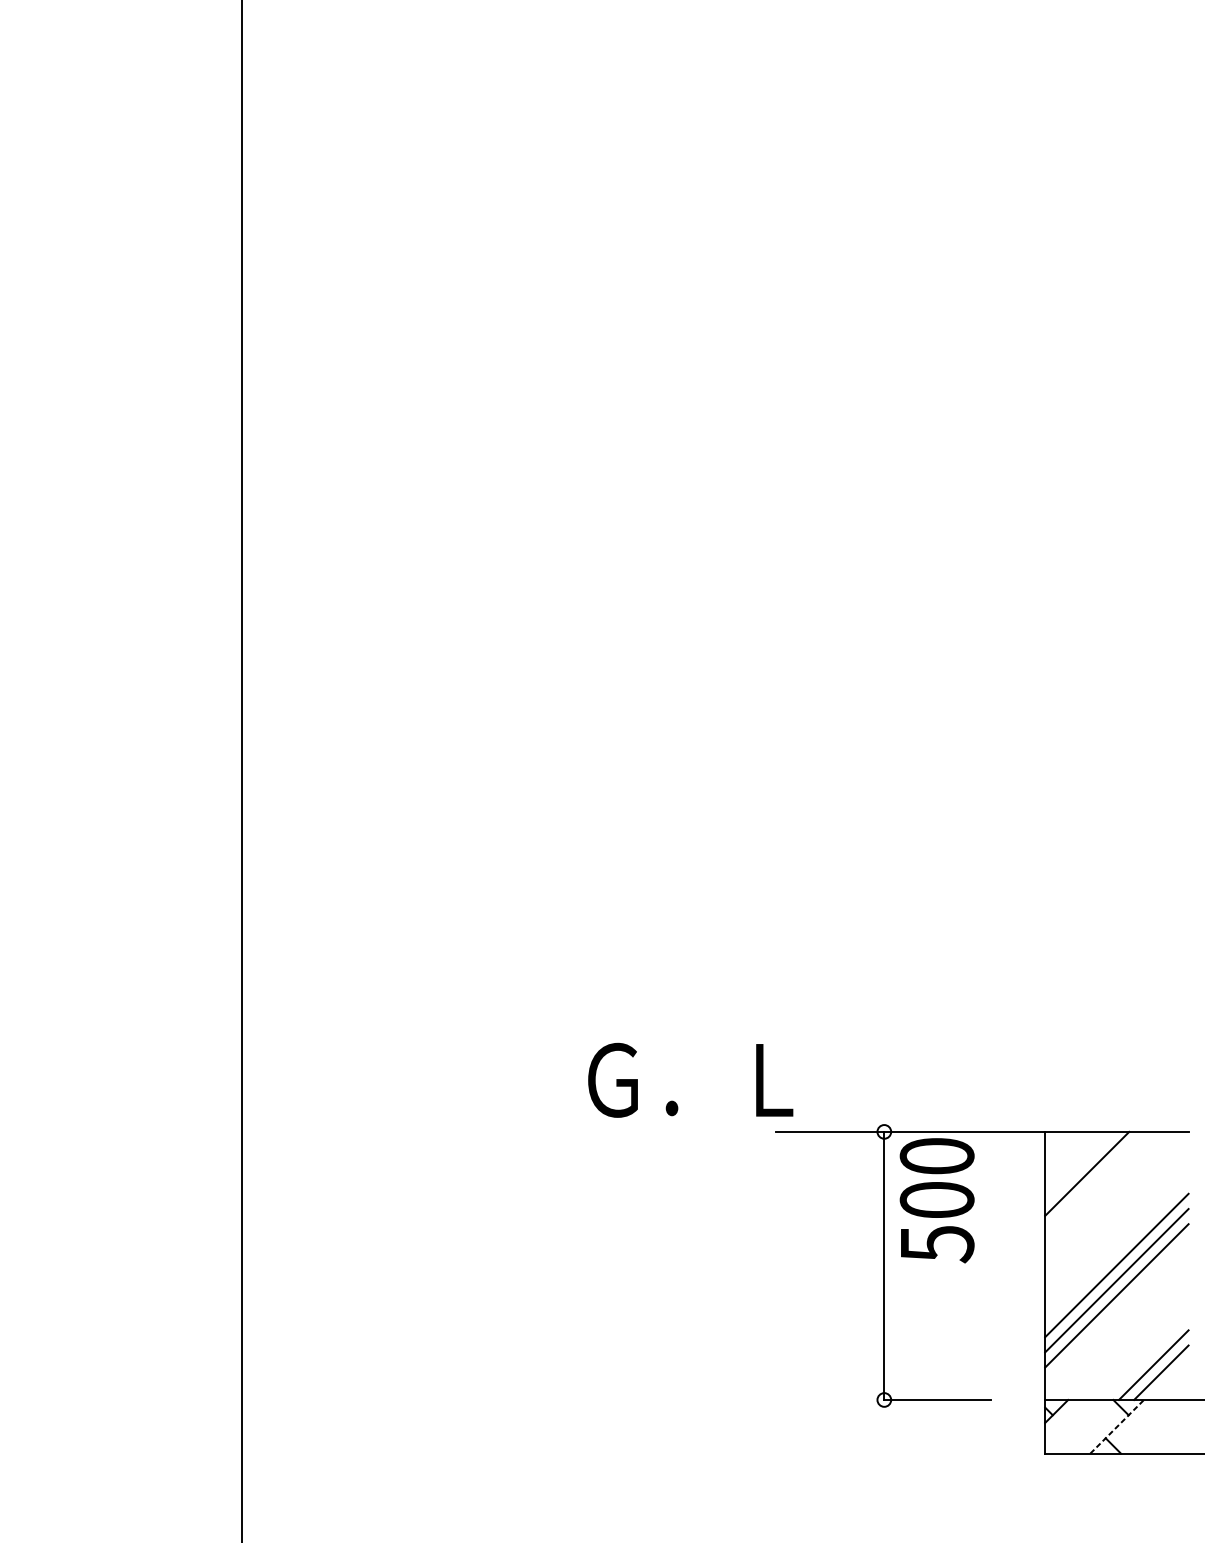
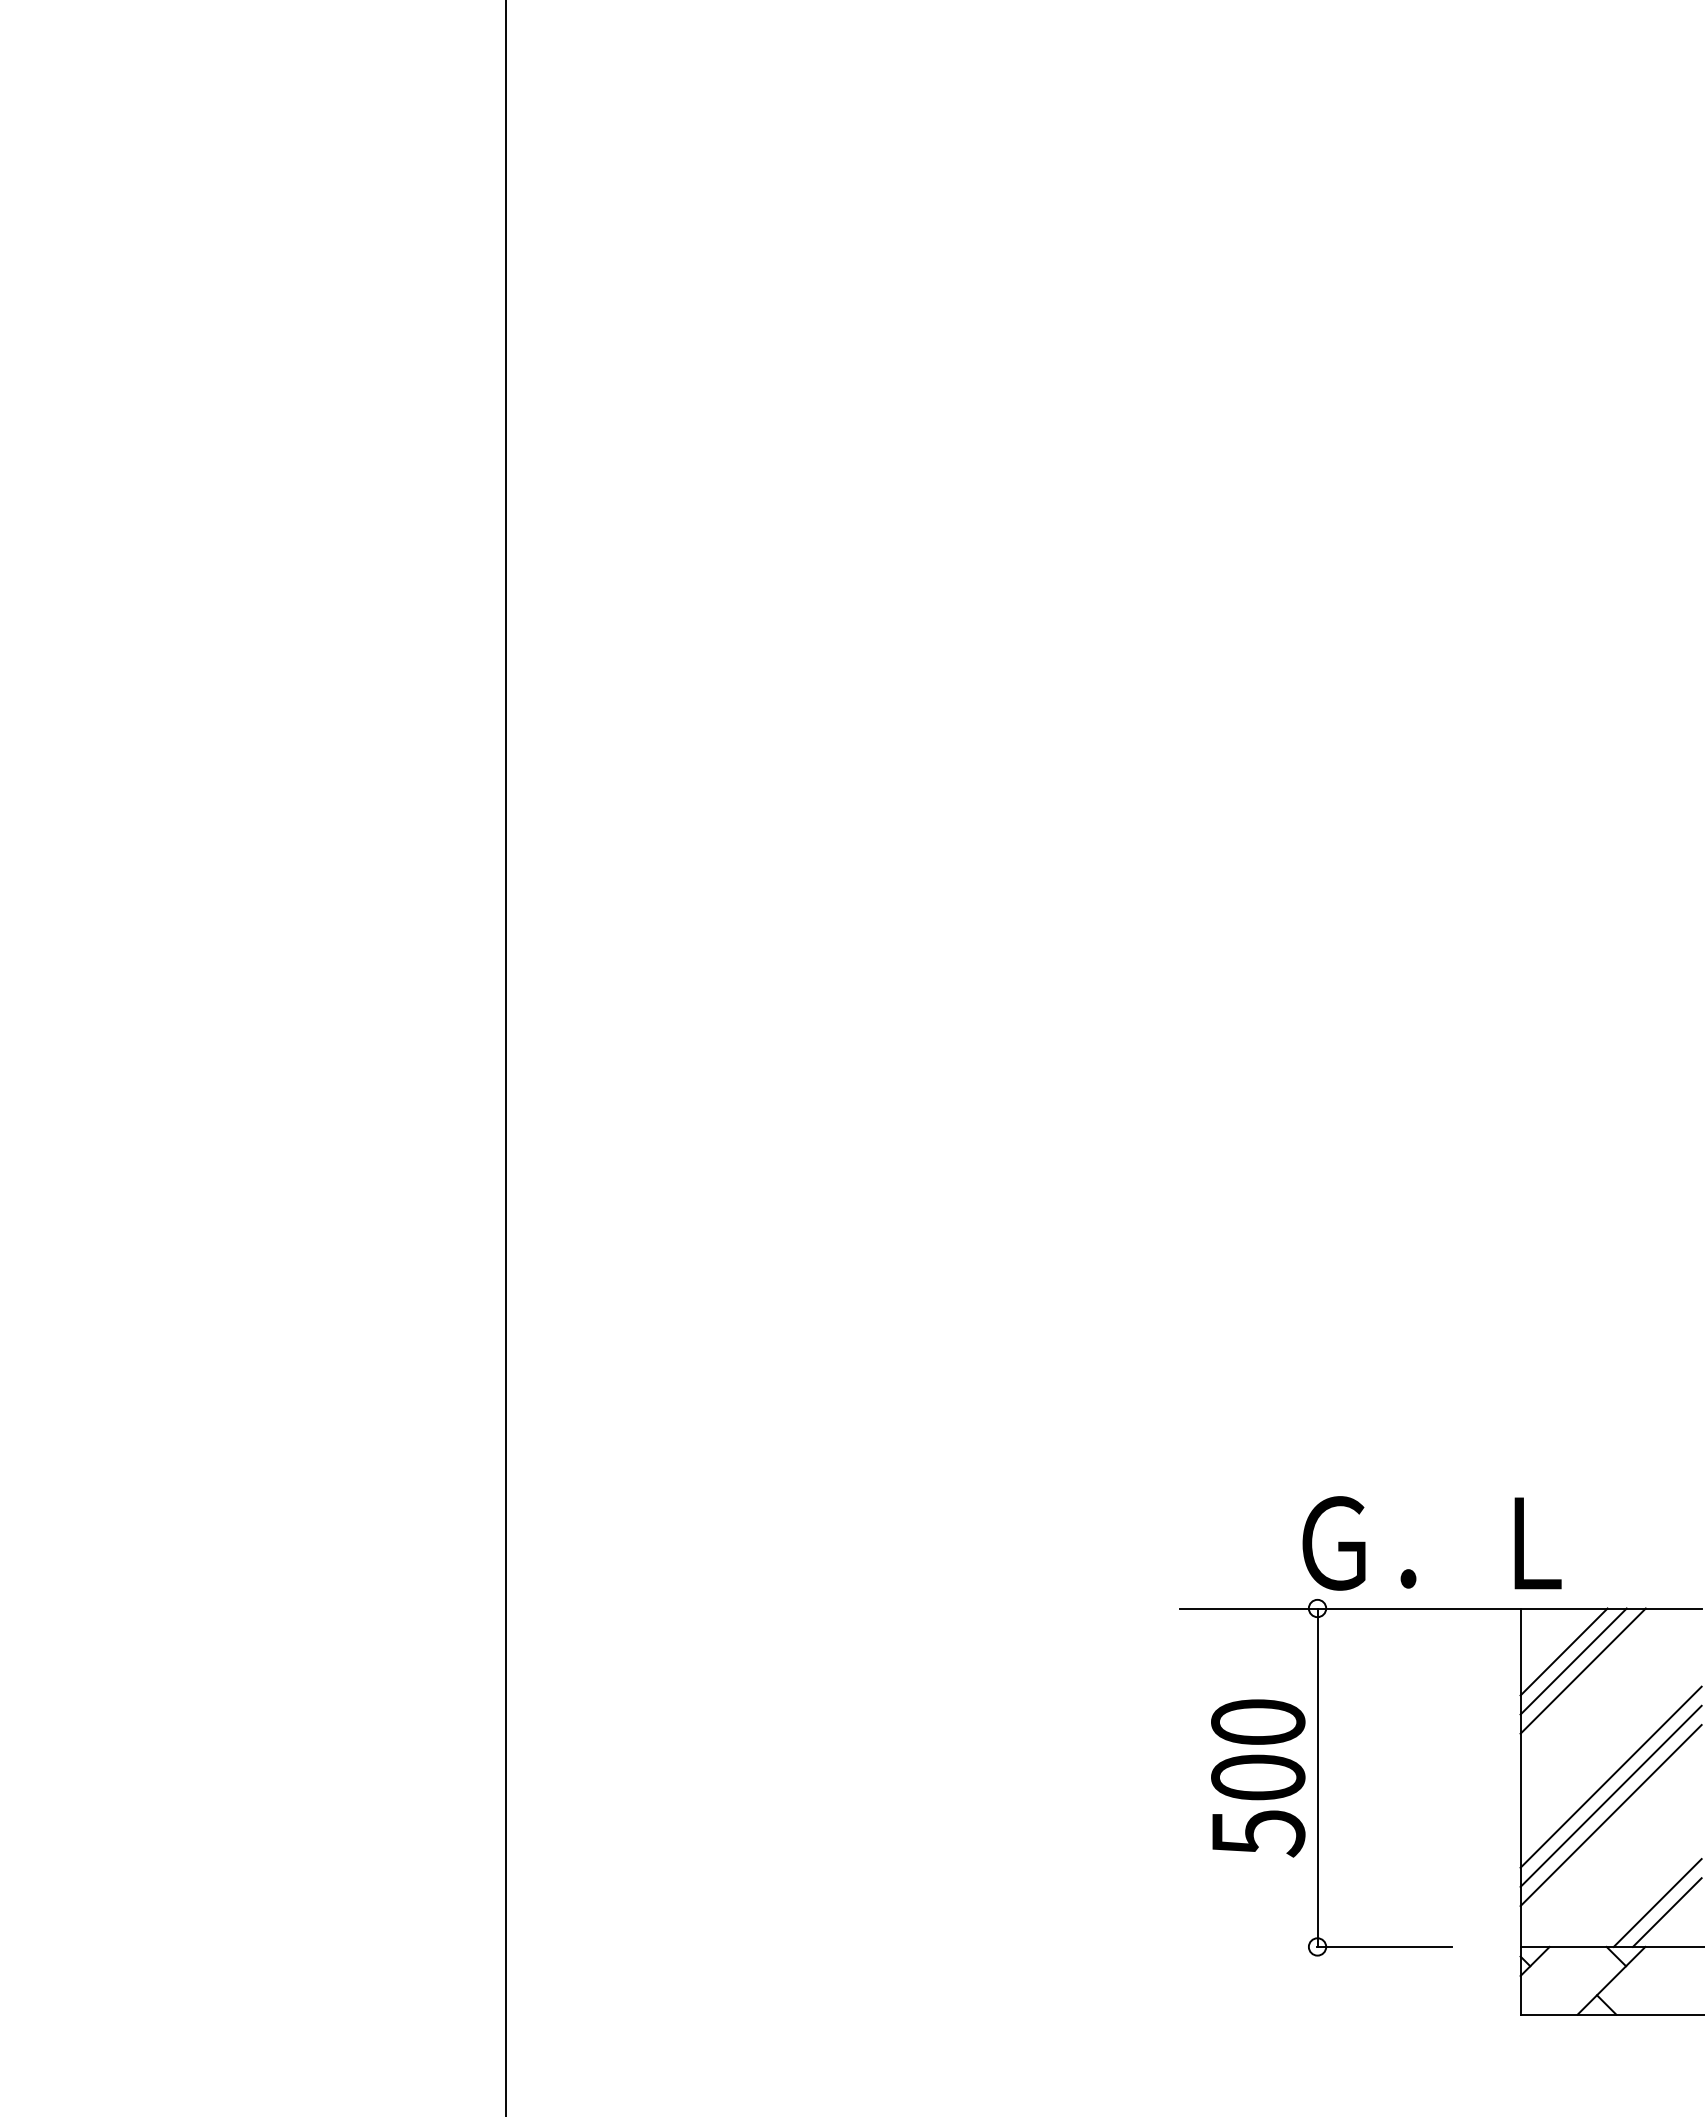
text: (690, 1080) -> (1431, 1543), moved
line: (1079, 1165) -> (1563, 1651), added
line: (1094, 1181) -> (1582, 1670), added
text: (937, 1200) -> (1258, 1778), moved
line: (1117, 1426) -> (1611, 1980), dashed -> solid

